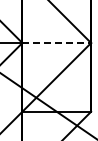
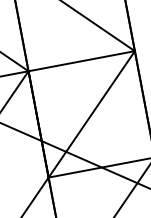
line: (57, 43) -> (82, 61), dashed -> solid

